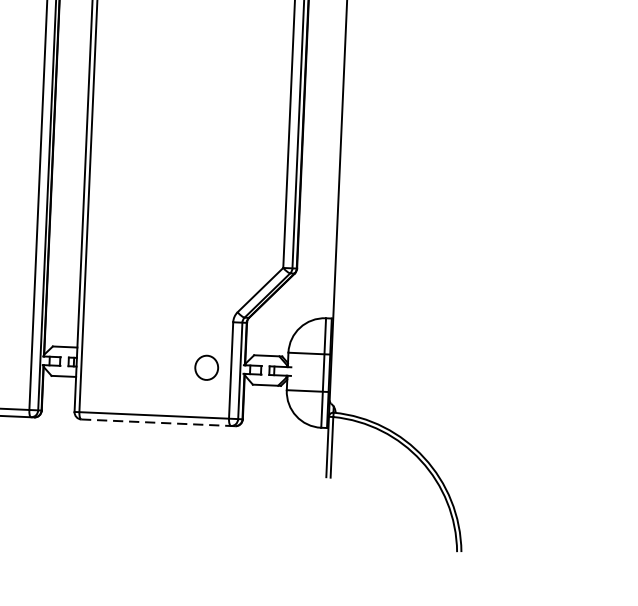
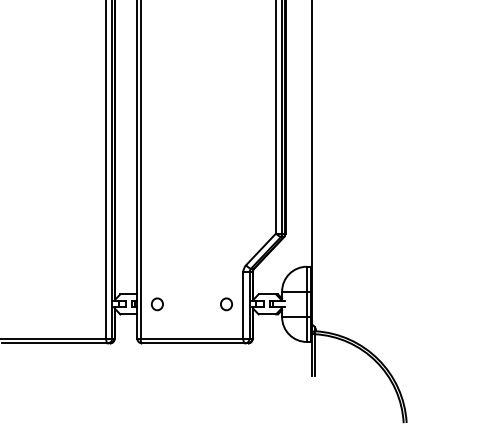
part: (104, 363) -> (156, 304), added
part: (206, 368) -> (226, 304), size x0.71
line: (159, 422) -> (195, 343), dashed -> solid

